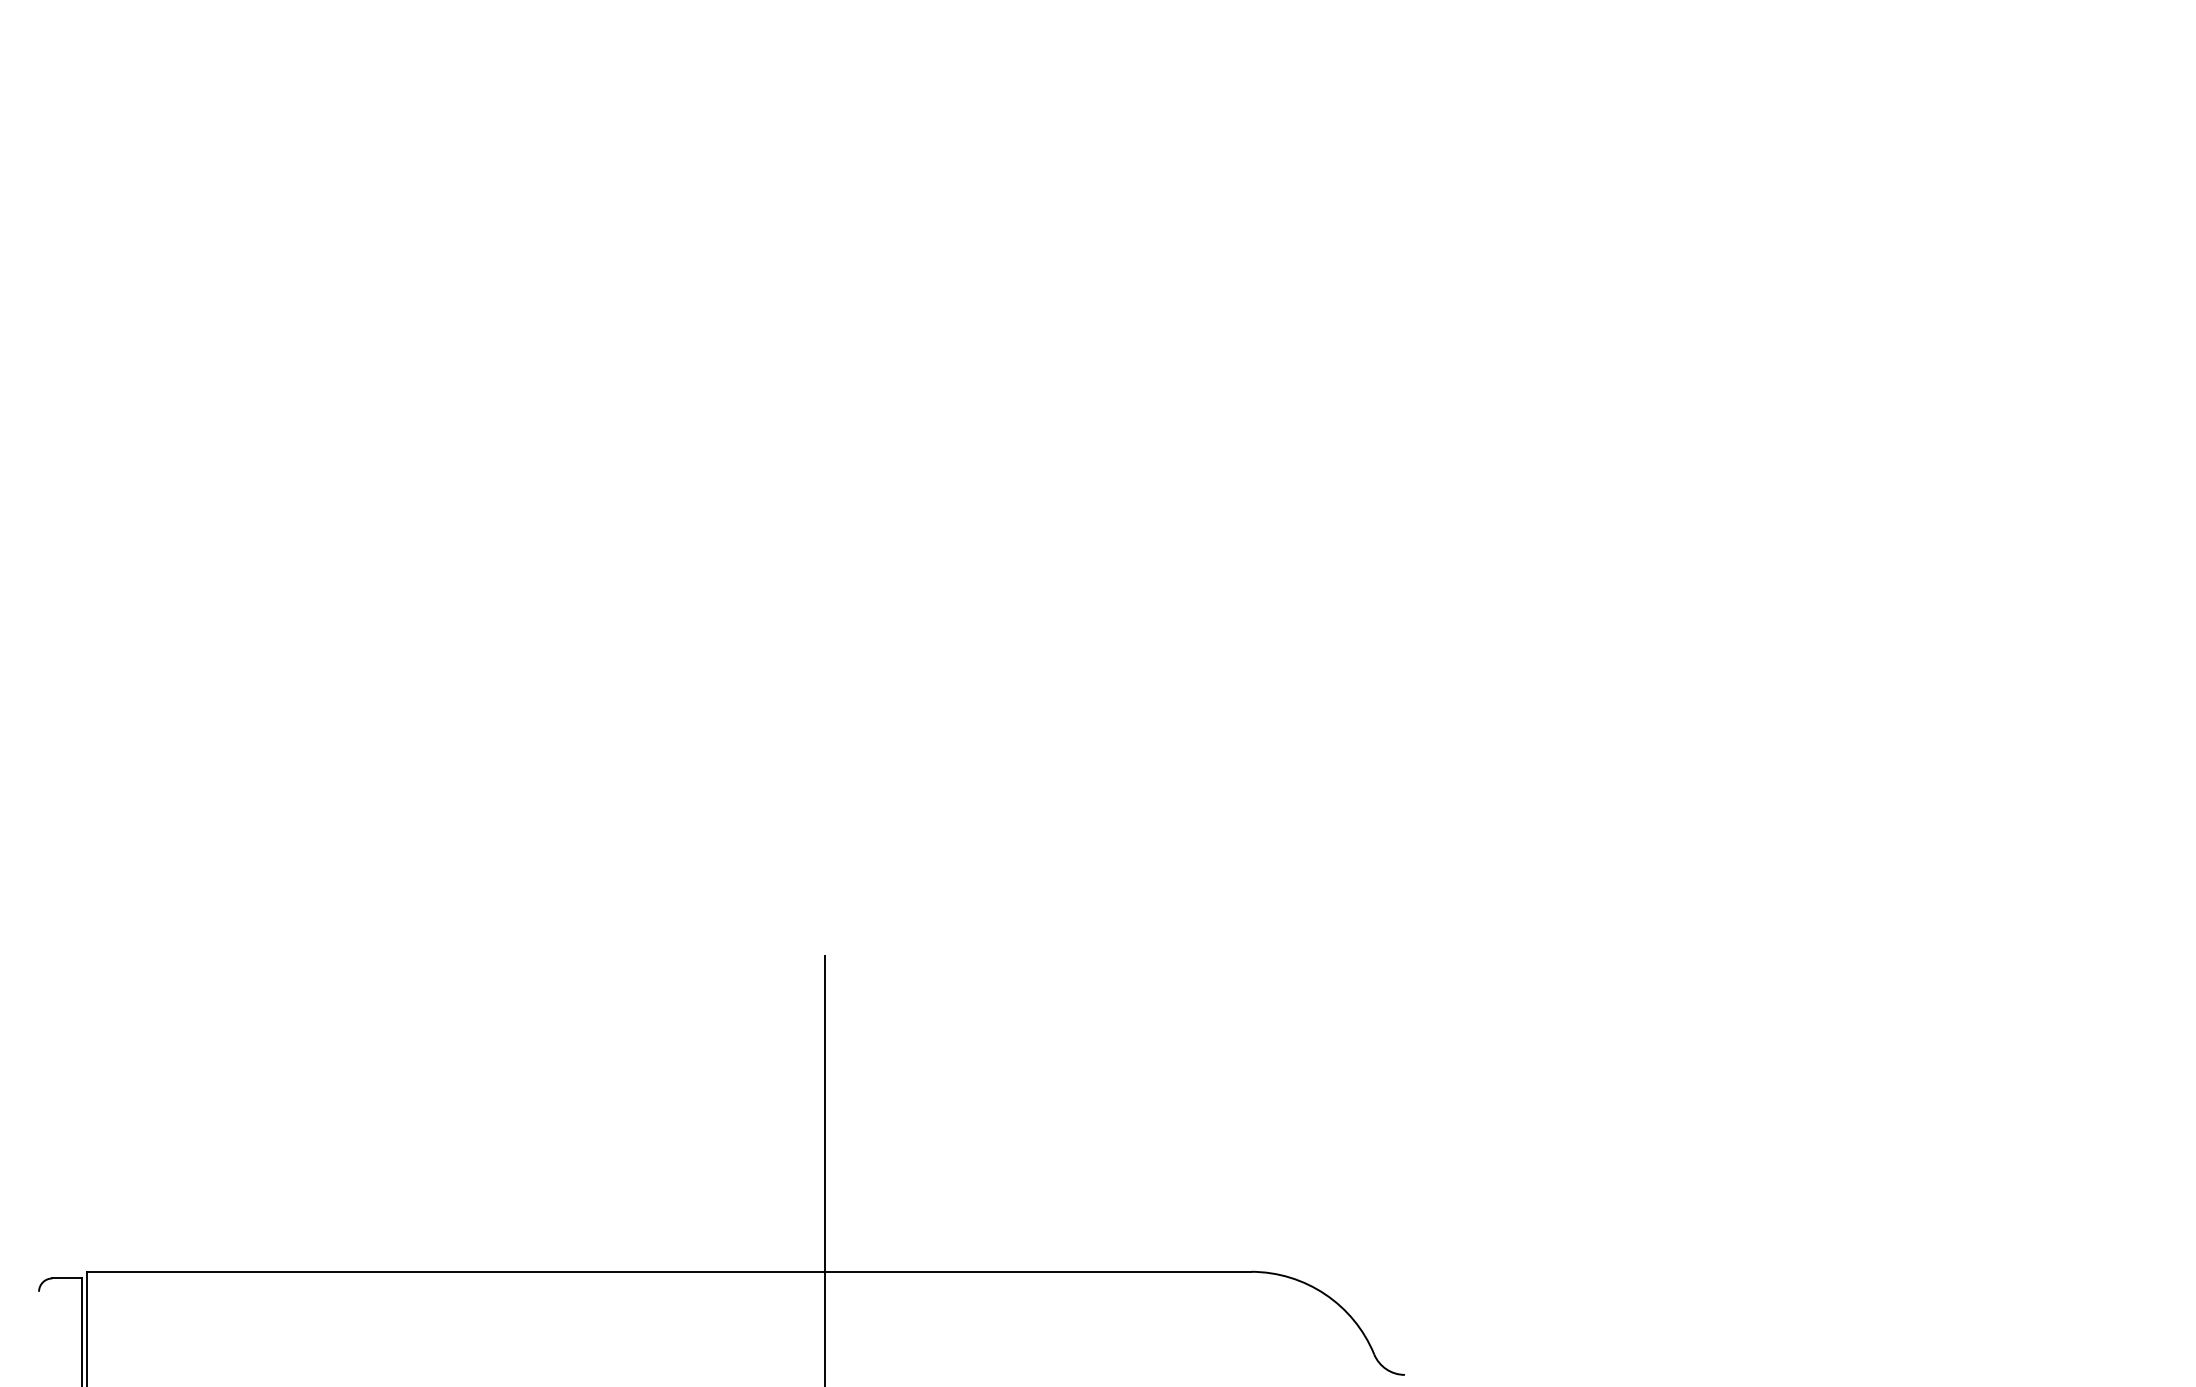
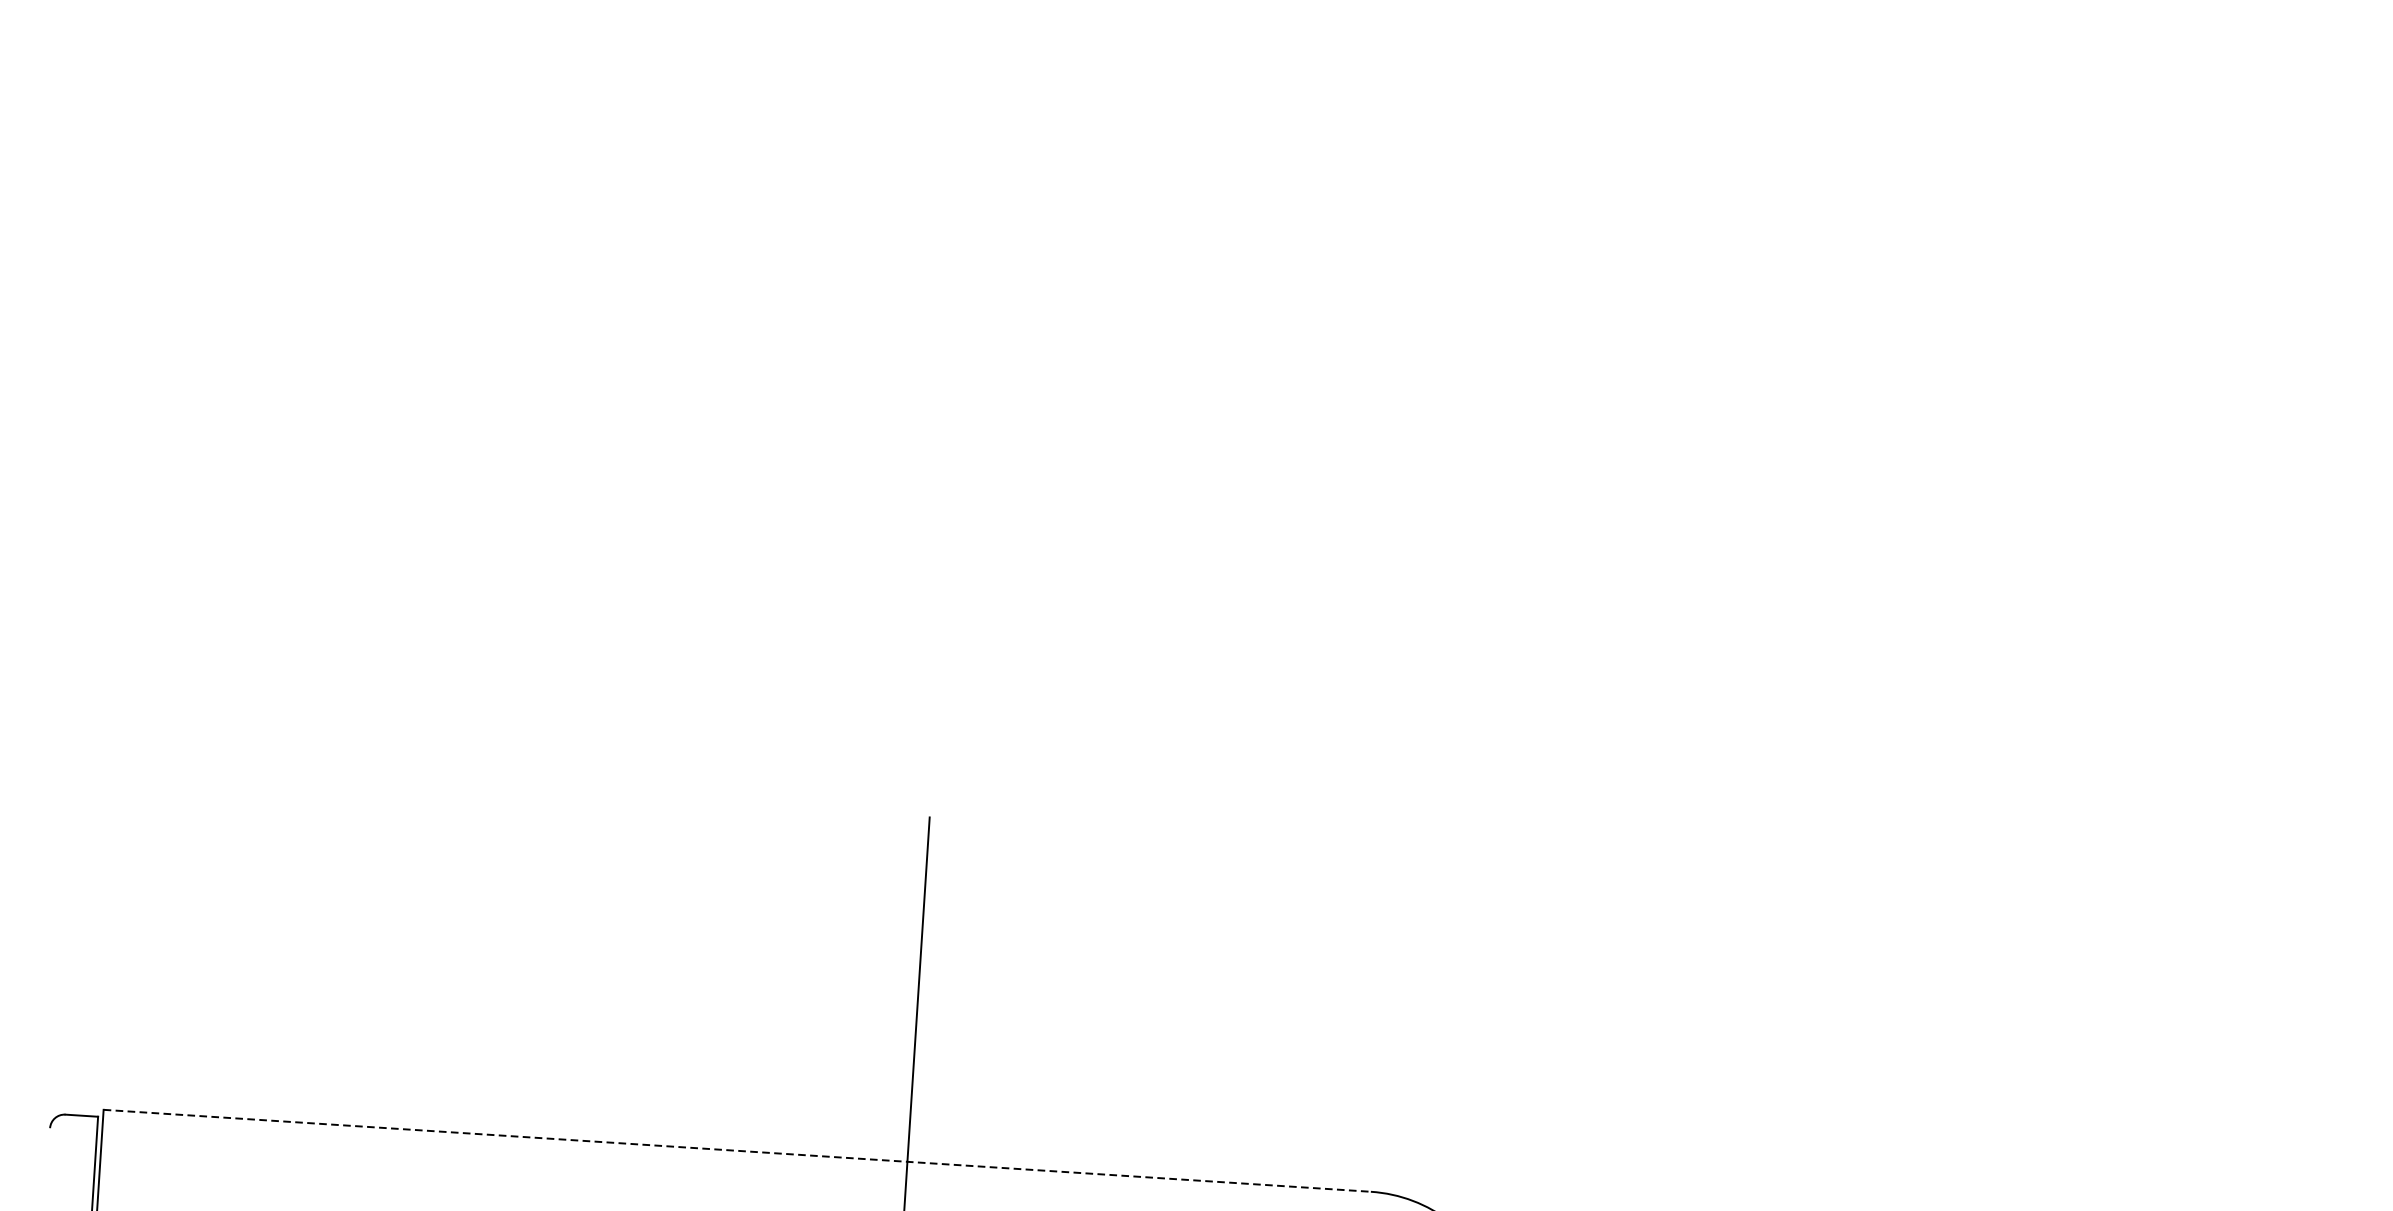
line: (669, 1271) -> (737, 1150), solid -> dashed

